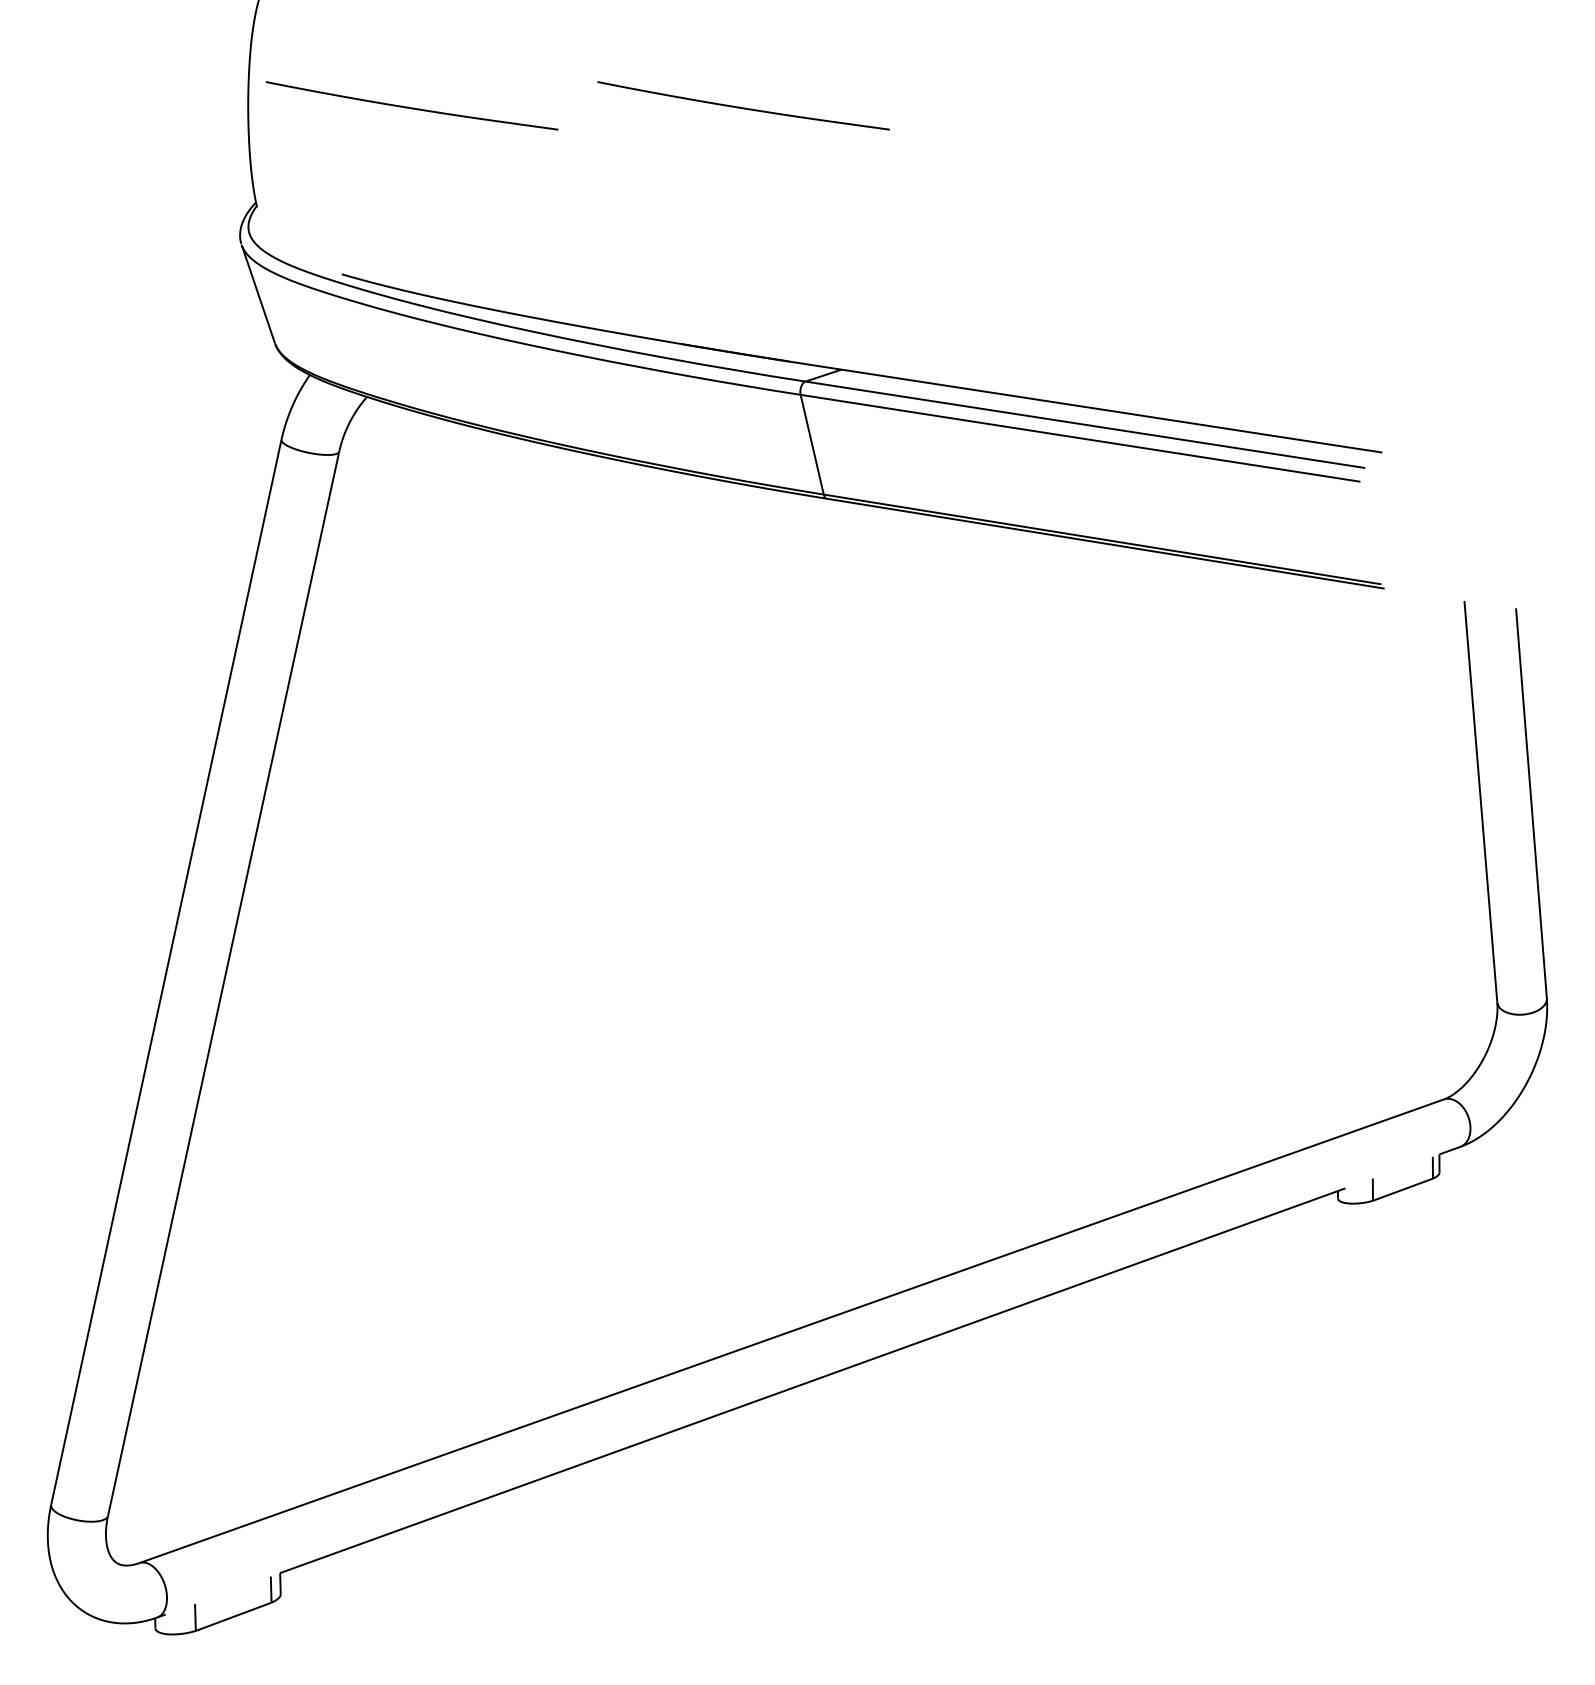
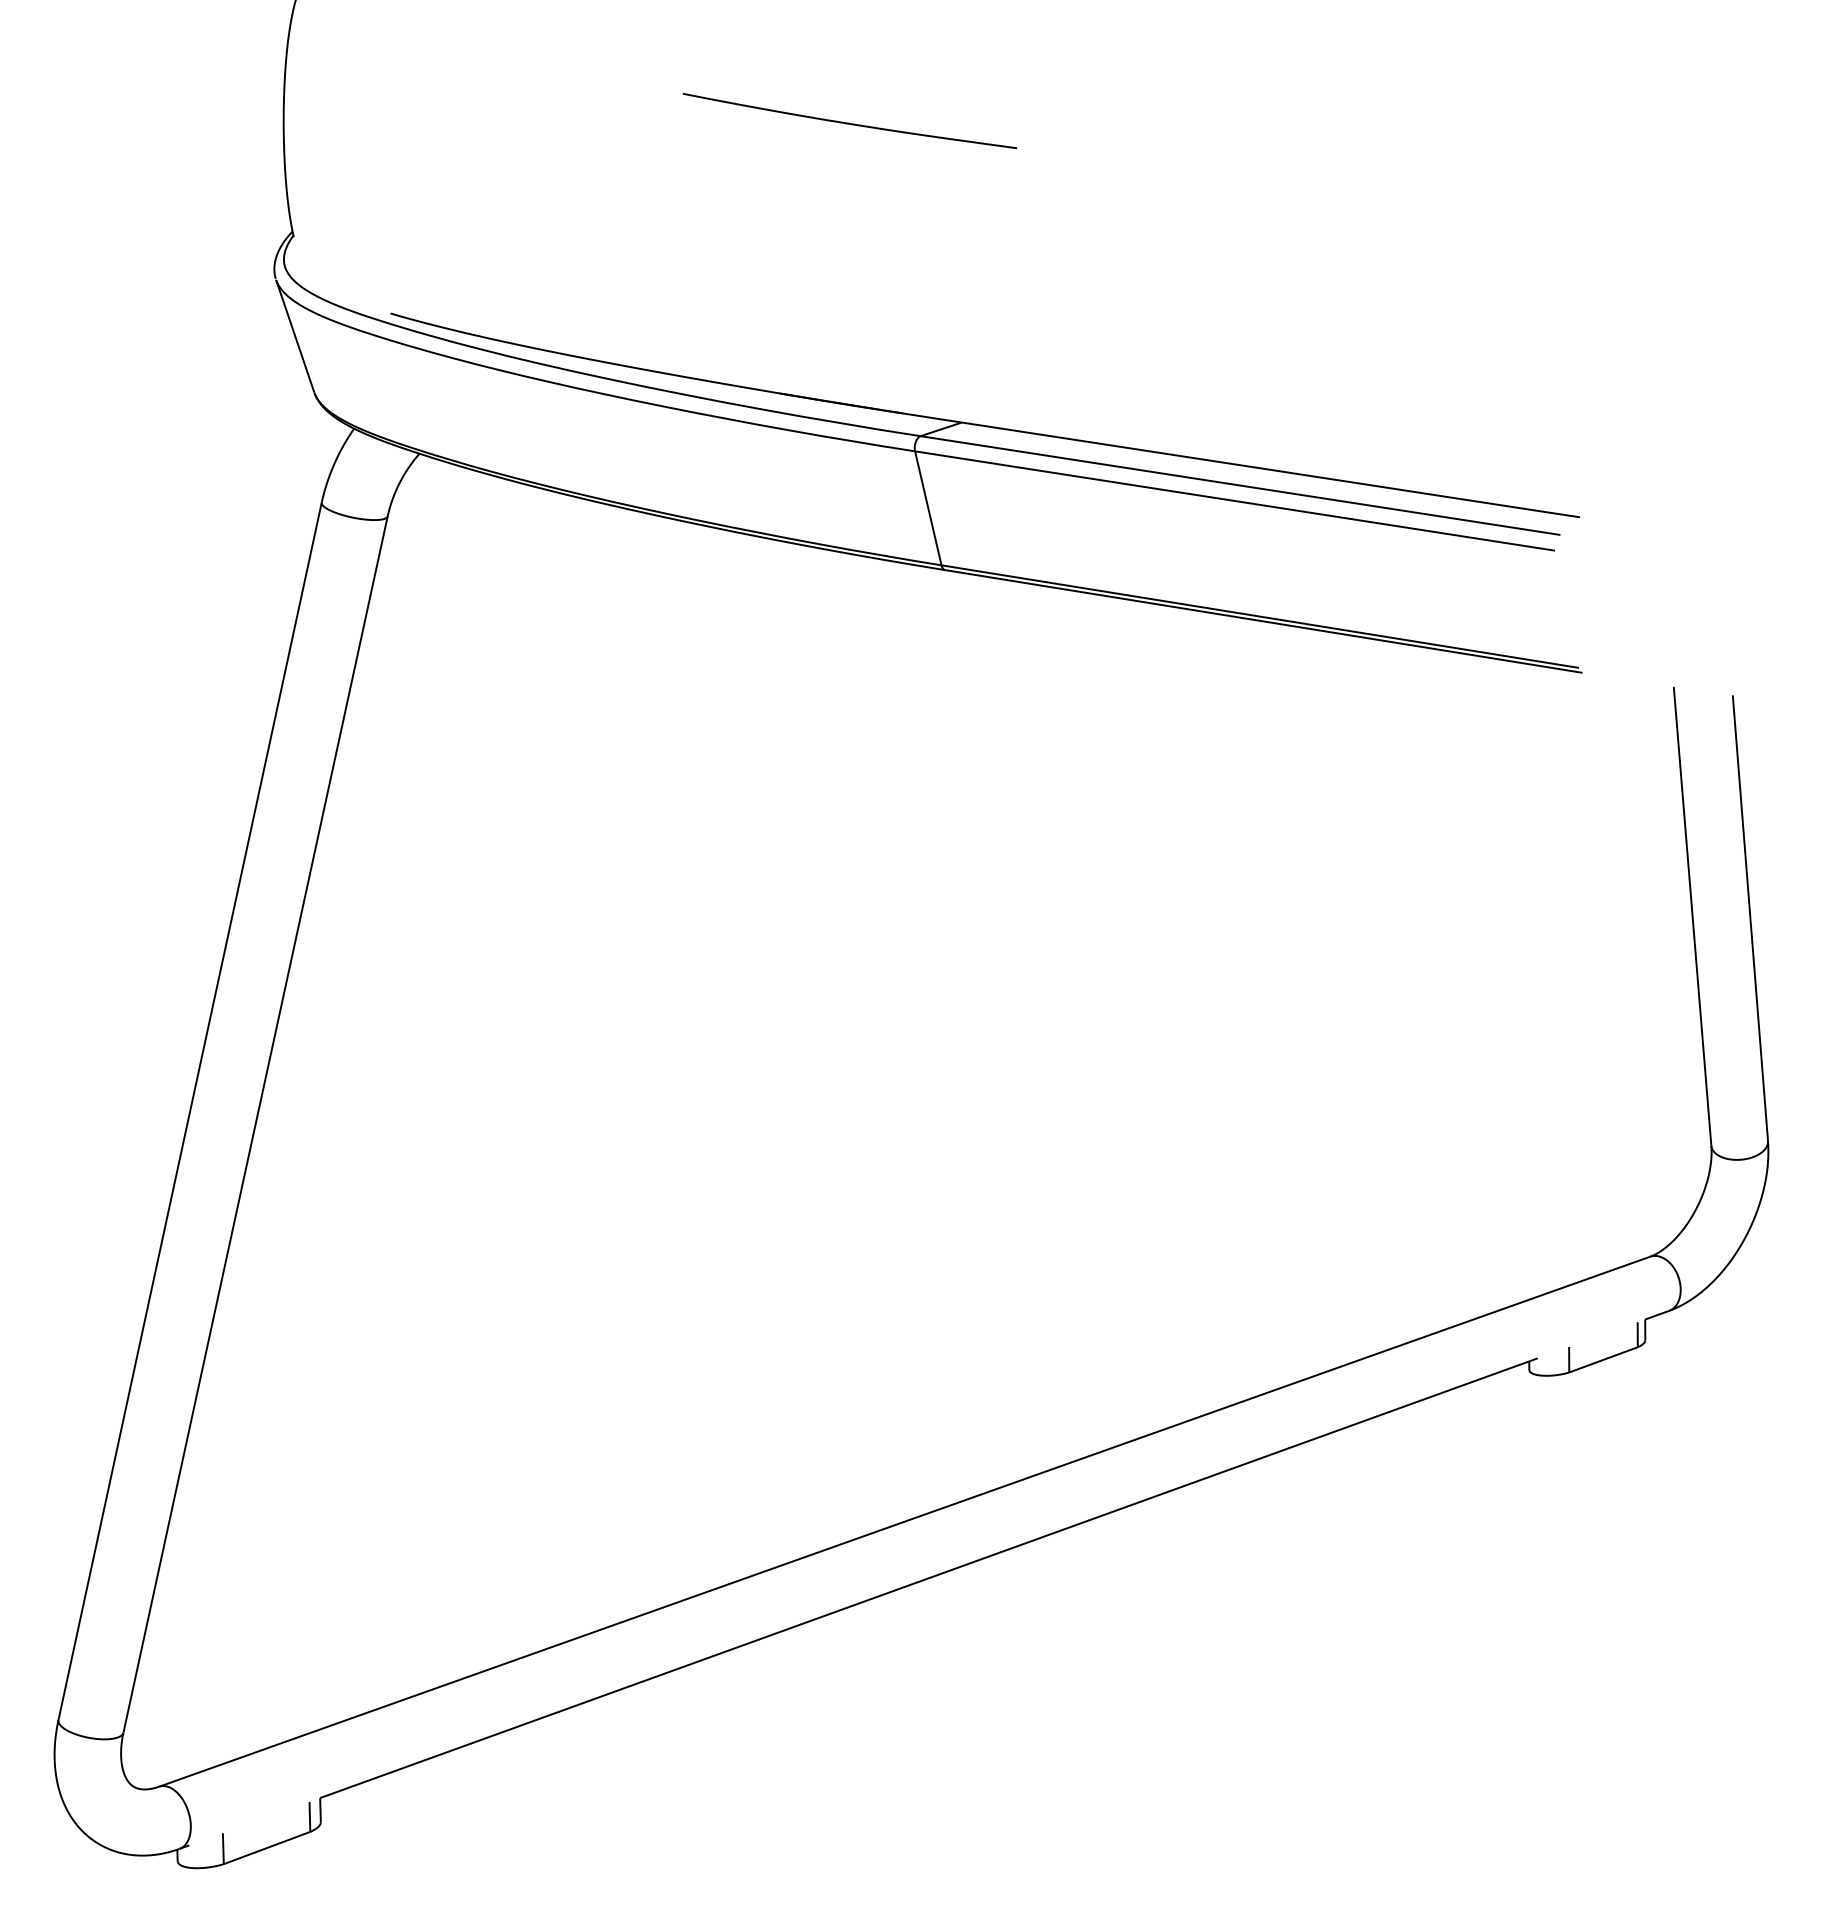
curve: (410, 107) -> (469, 122), removed

